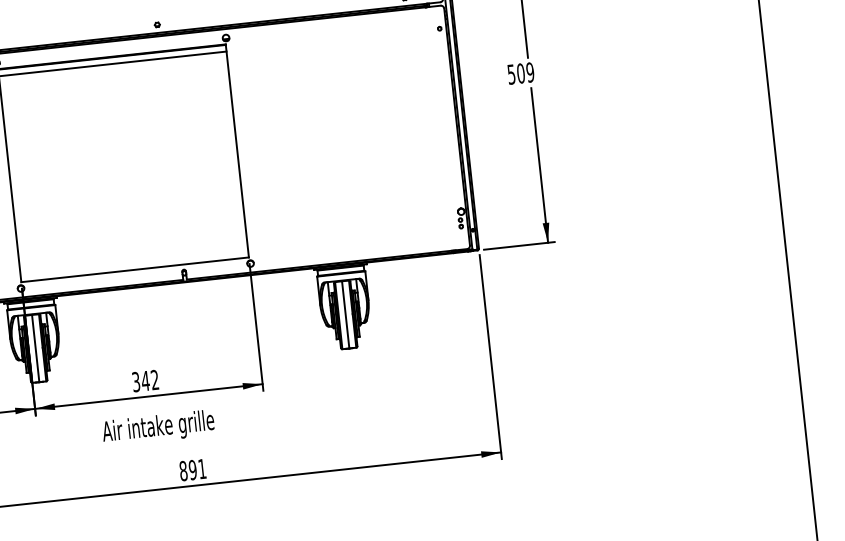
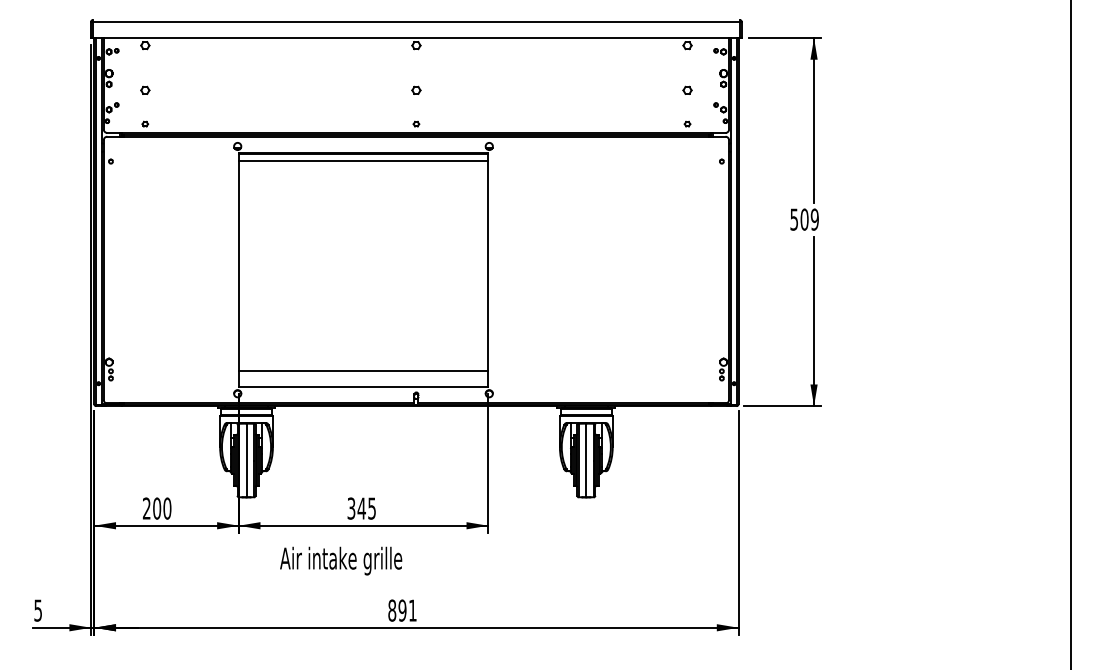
line: (133, 254) -> (363, 370), added
text: (154, 379) -> (371, 508), 342 -> 345
text: (158, 427) -> (341, 560), moved

